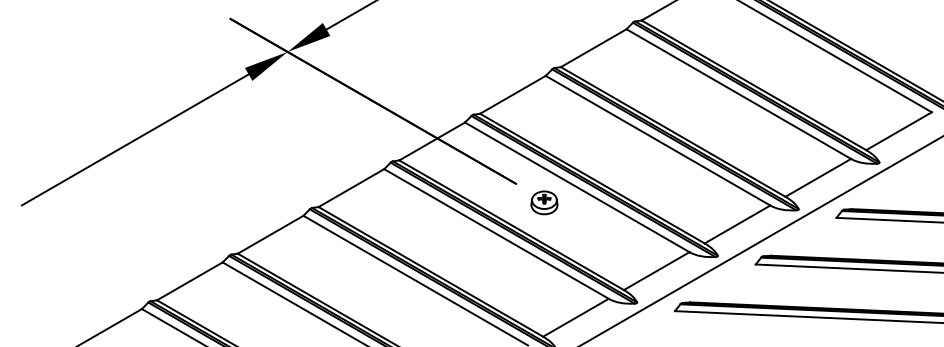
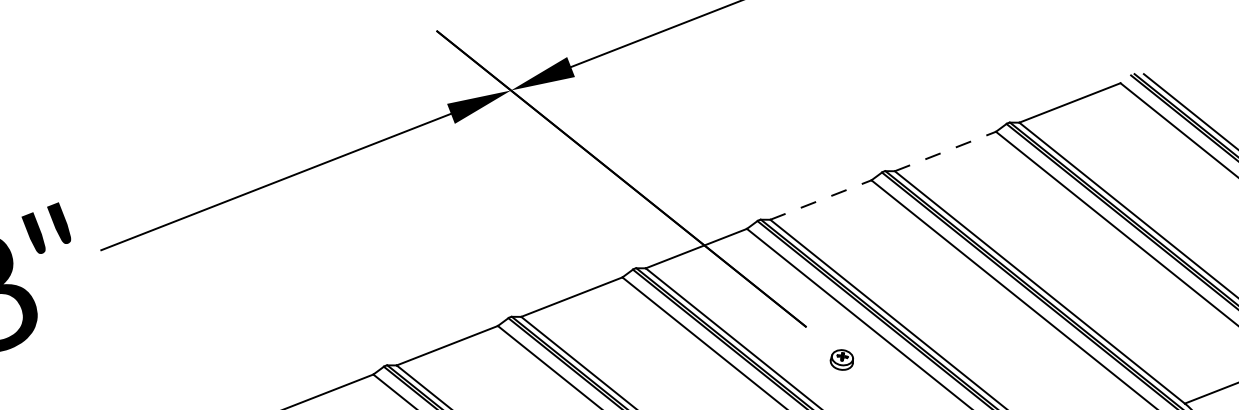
line: (593, 48) -> (945, 151), solid -> dashed
line: (512, 94) -> (820, 199), solid -> dashed
part: (544, 202) -> (842, 359), size x0.6

